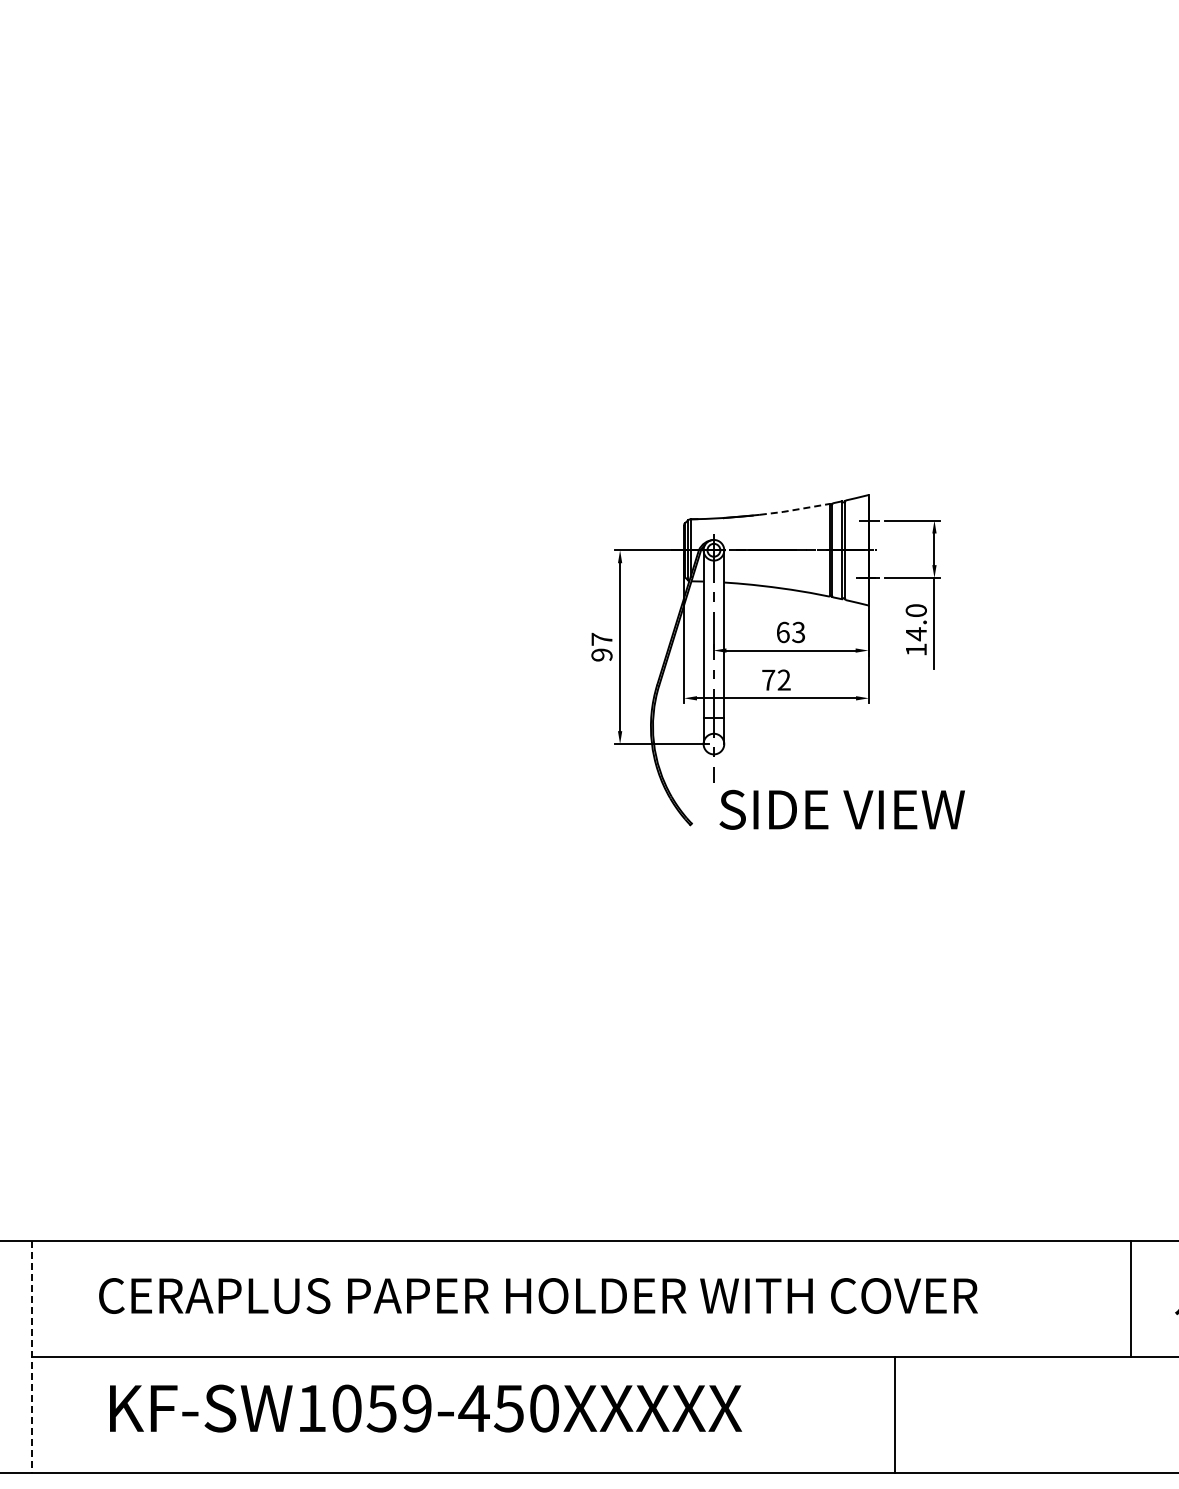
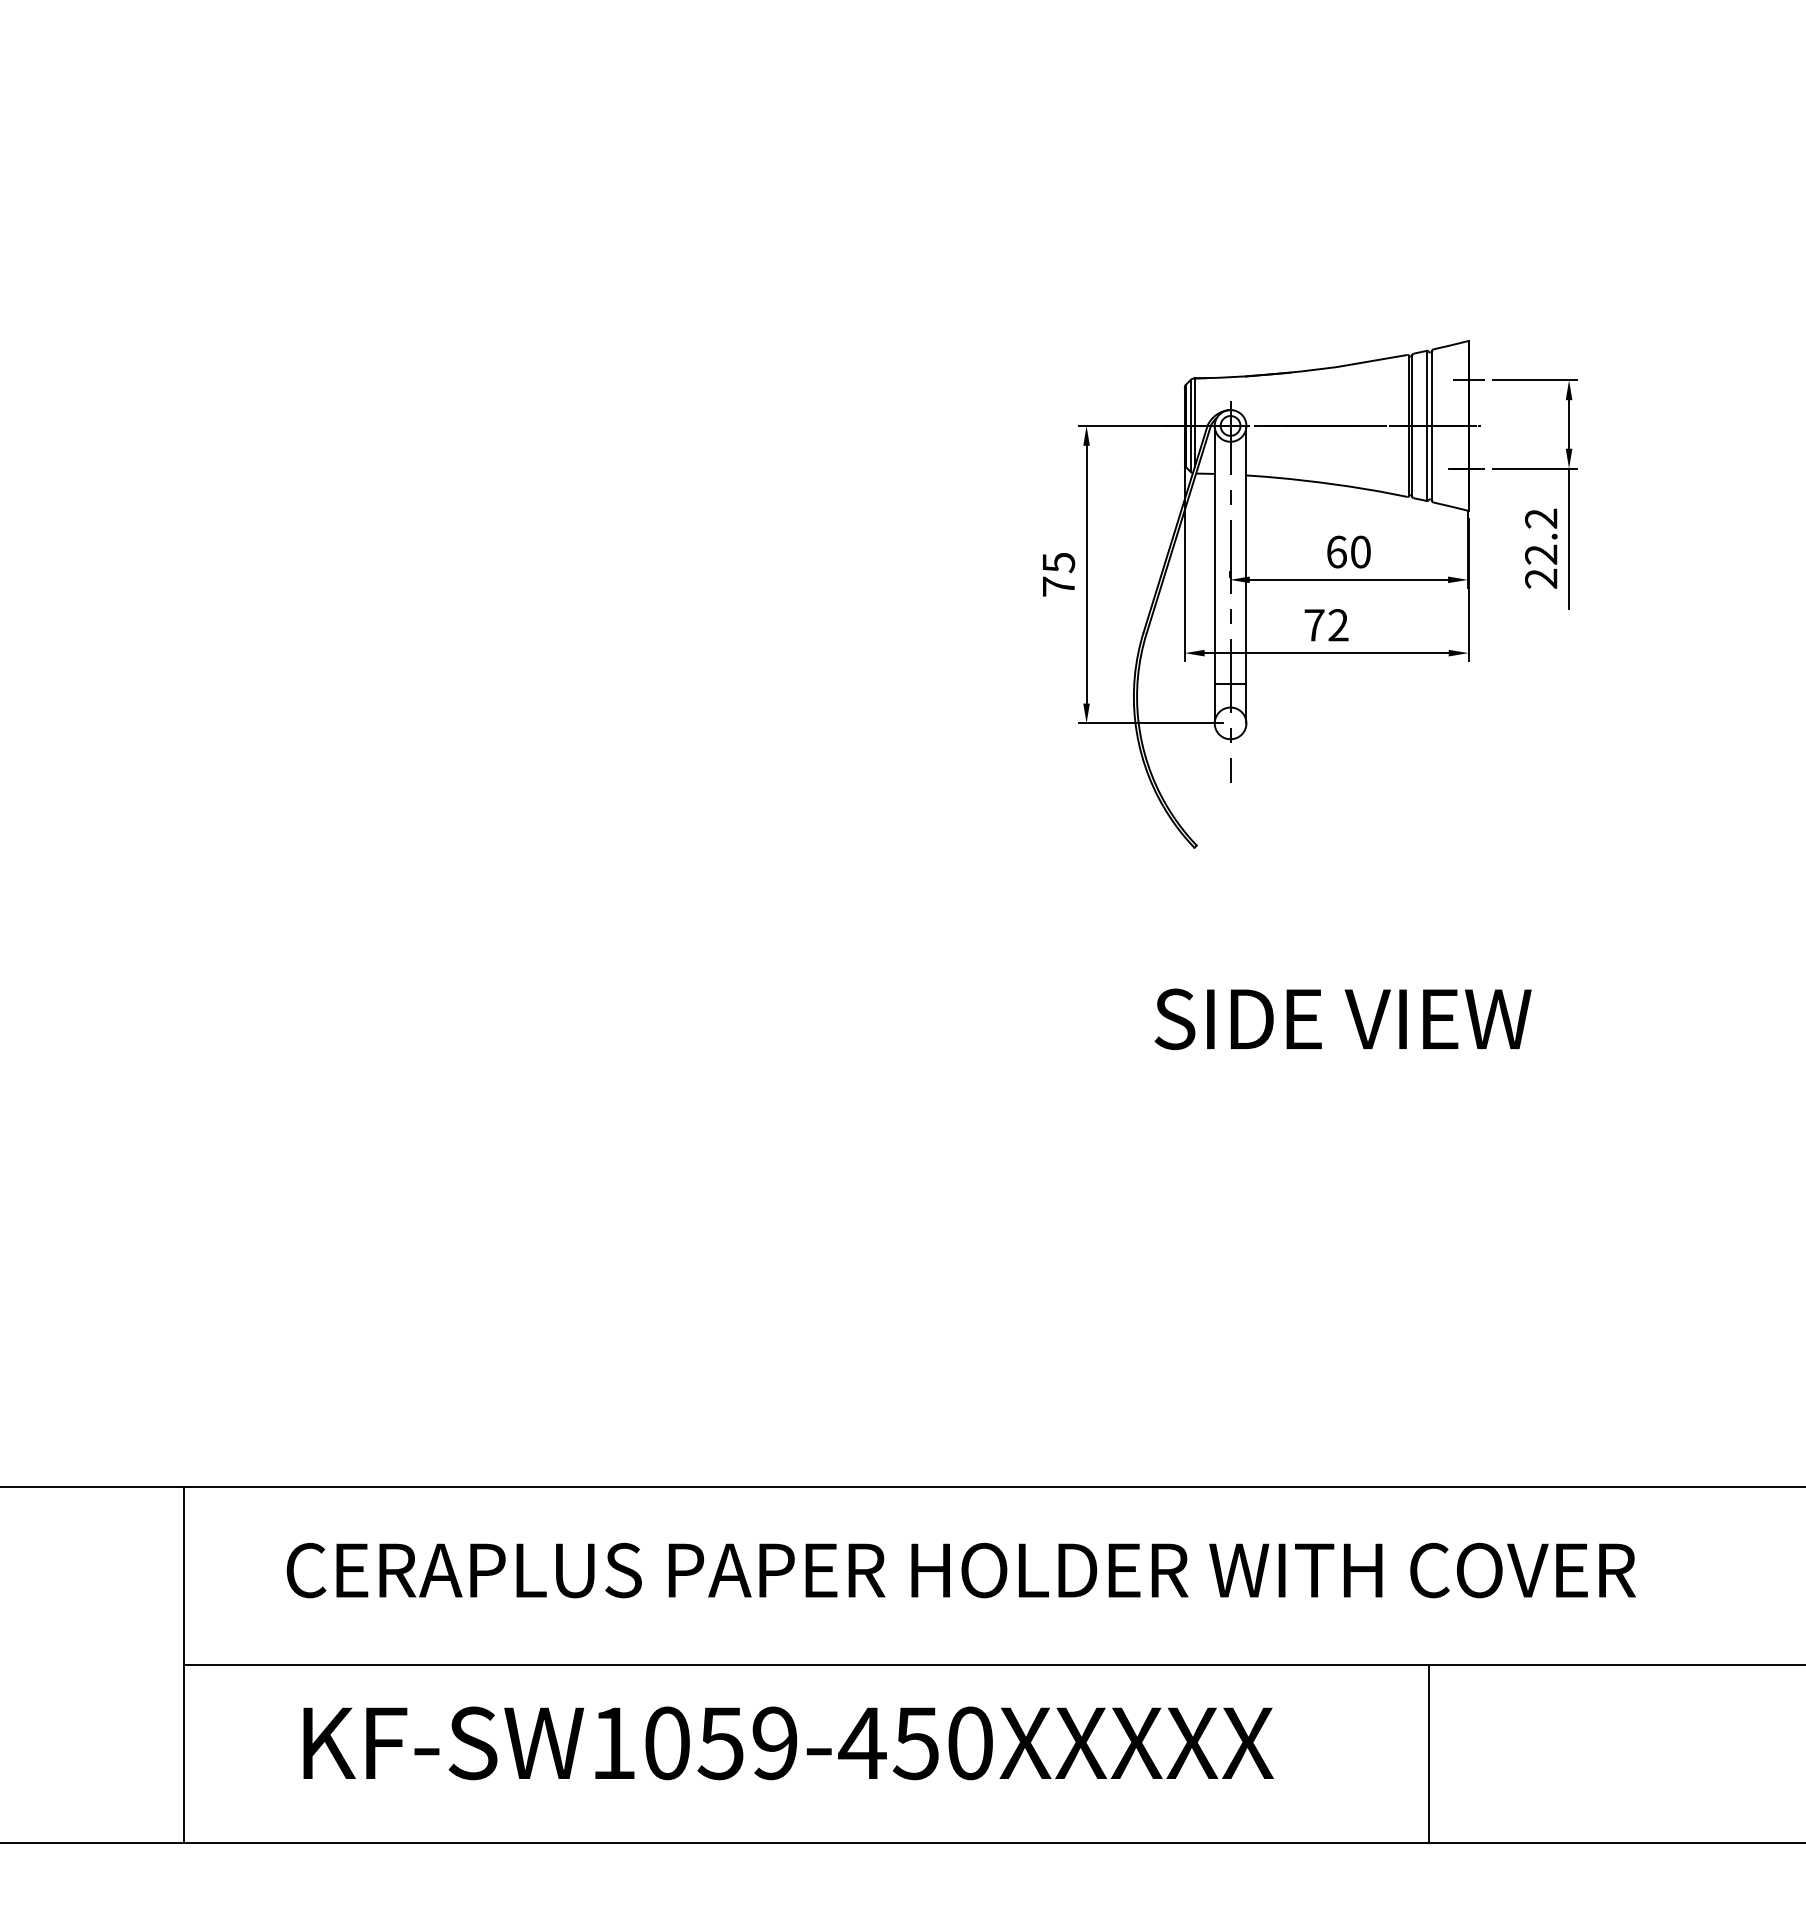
line: (793, 510) -> (1352, 364), dashed -> solid
text: (915, 630) -> (1539, 549), 14.0 -> 22.2
text: (798, 632) -> (1360, 552), 63 -> 60
text: (601, 646) -> (1058, 573), 97 -> 75
text: (841, 809) -> (1341, 1018), moved
line: (32, 1357) -> (184, 1664), dashed -> solid
line: (894, 1415) -> (1427, 1753), moved

